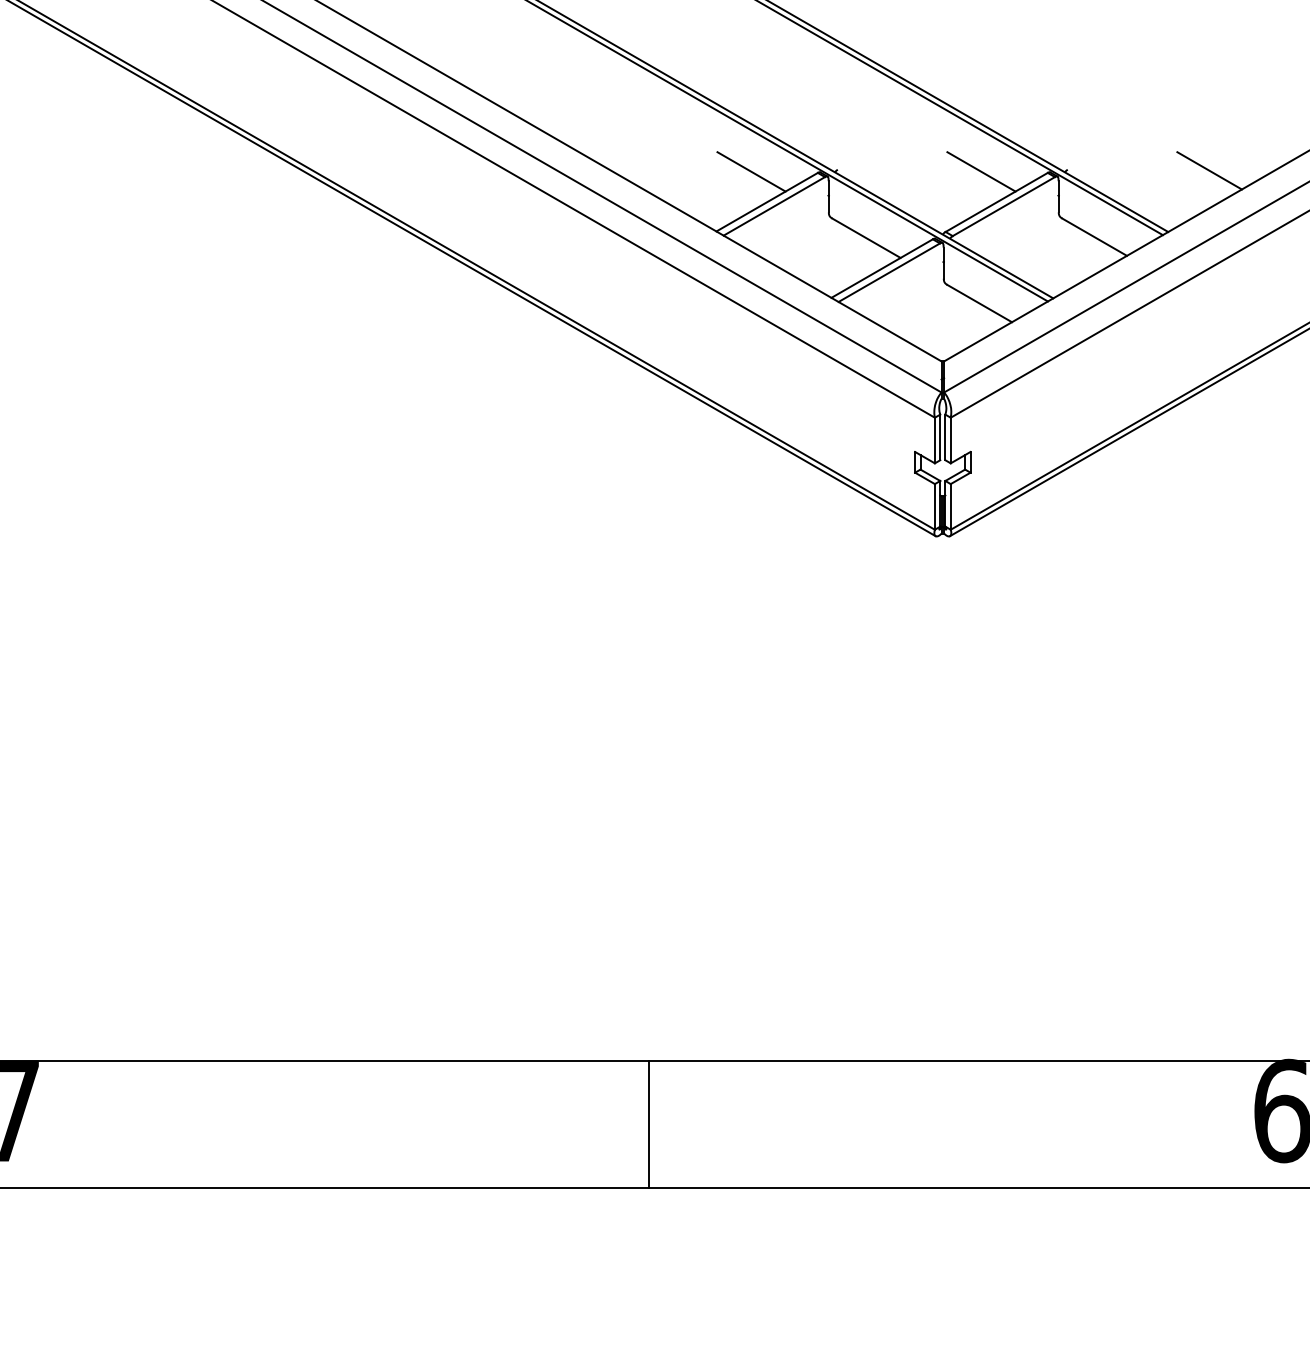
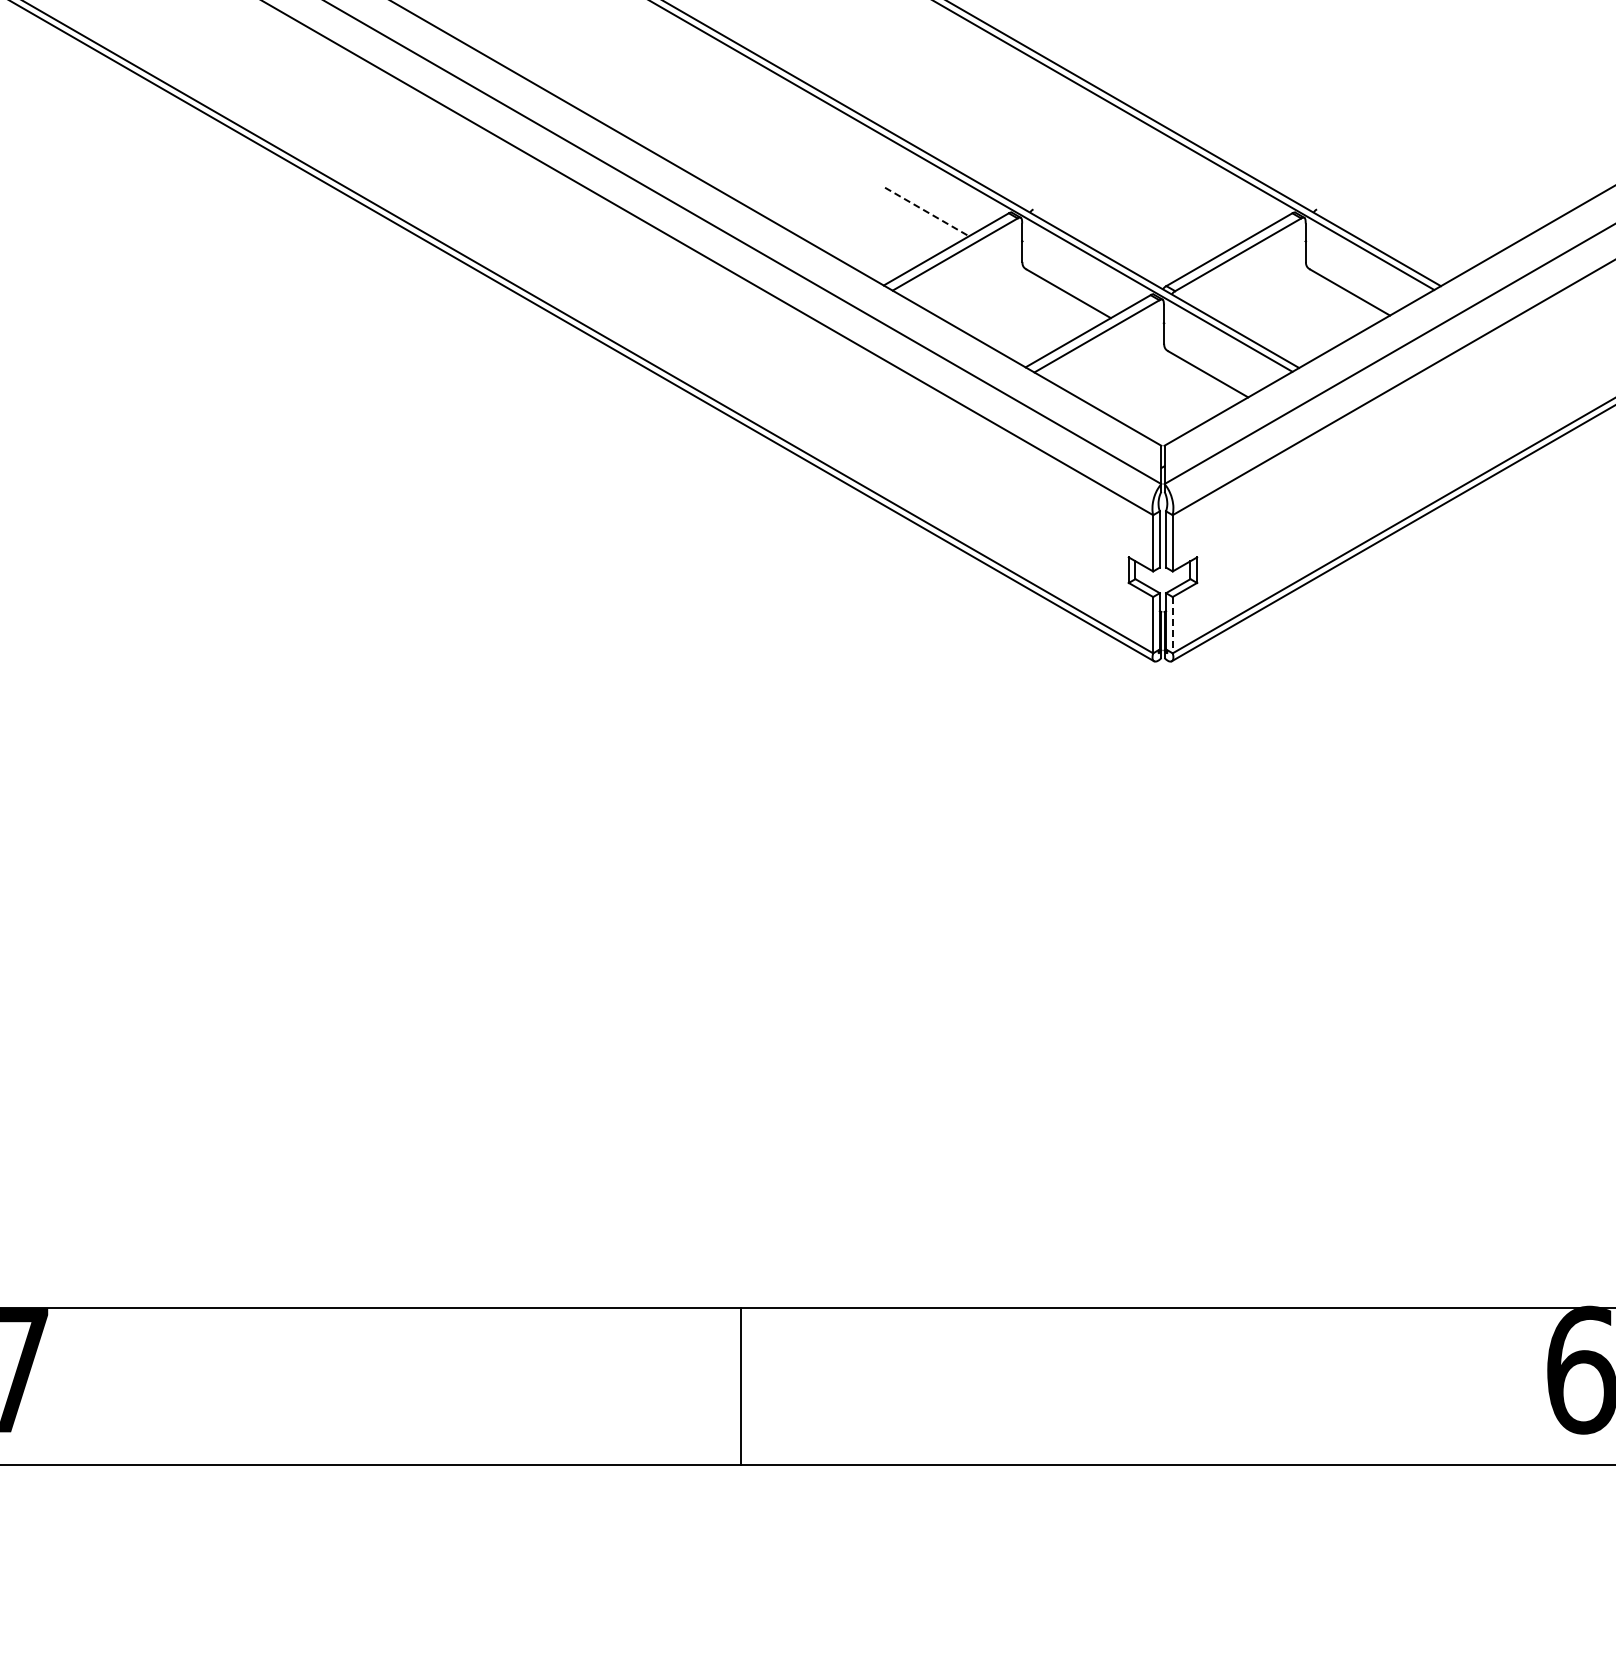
line: (1209, 170) -> (1491, 210), removed
line: (981, 171) -> (1210, 211), removed
line: (751, 172) -> (927, 212), solid -> dashed
line: (950, 507) -> (1172, 625), solid -> dashed
line: (648, 1124) -> (741, 1386), moved

